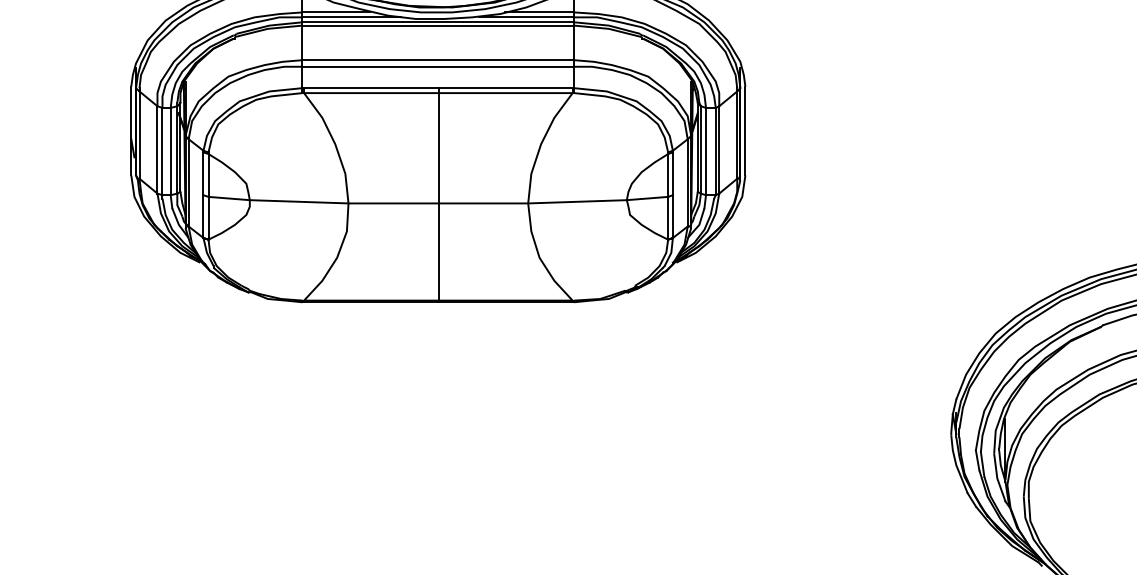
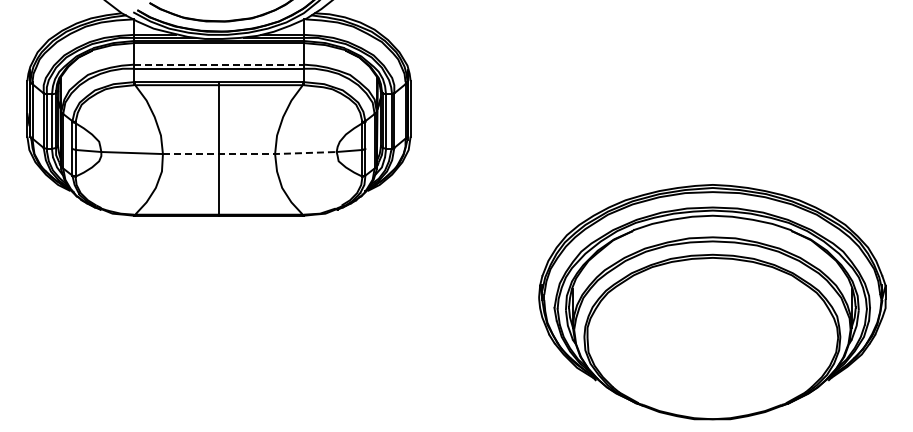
line: (439, 59) -> (219, 64), solid -> dashed
line: (488, 204) -> (250, 154), solid -> dashed

